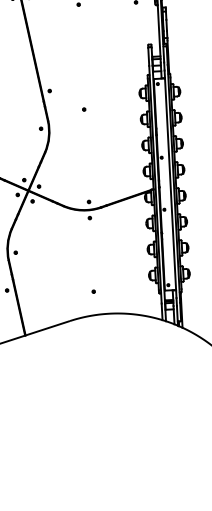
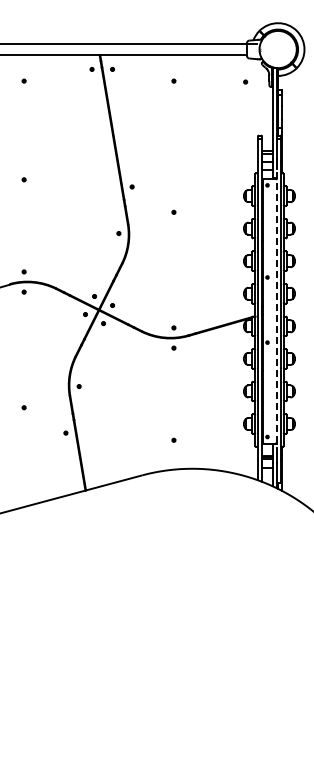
line: (170, 183) -> (276, 310), solid -> dashed

